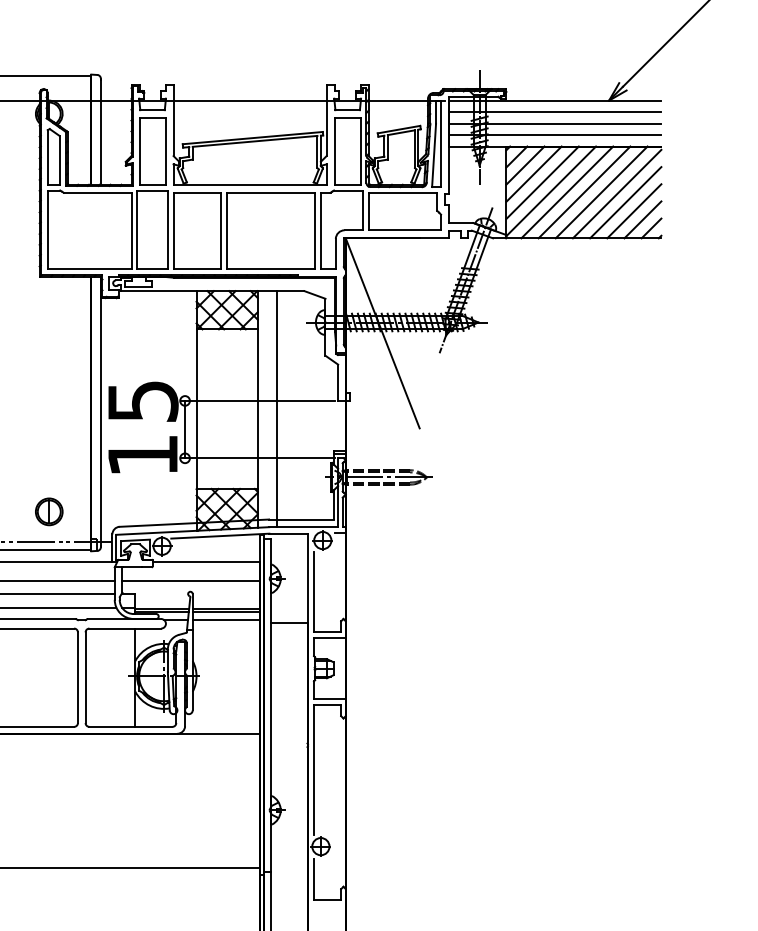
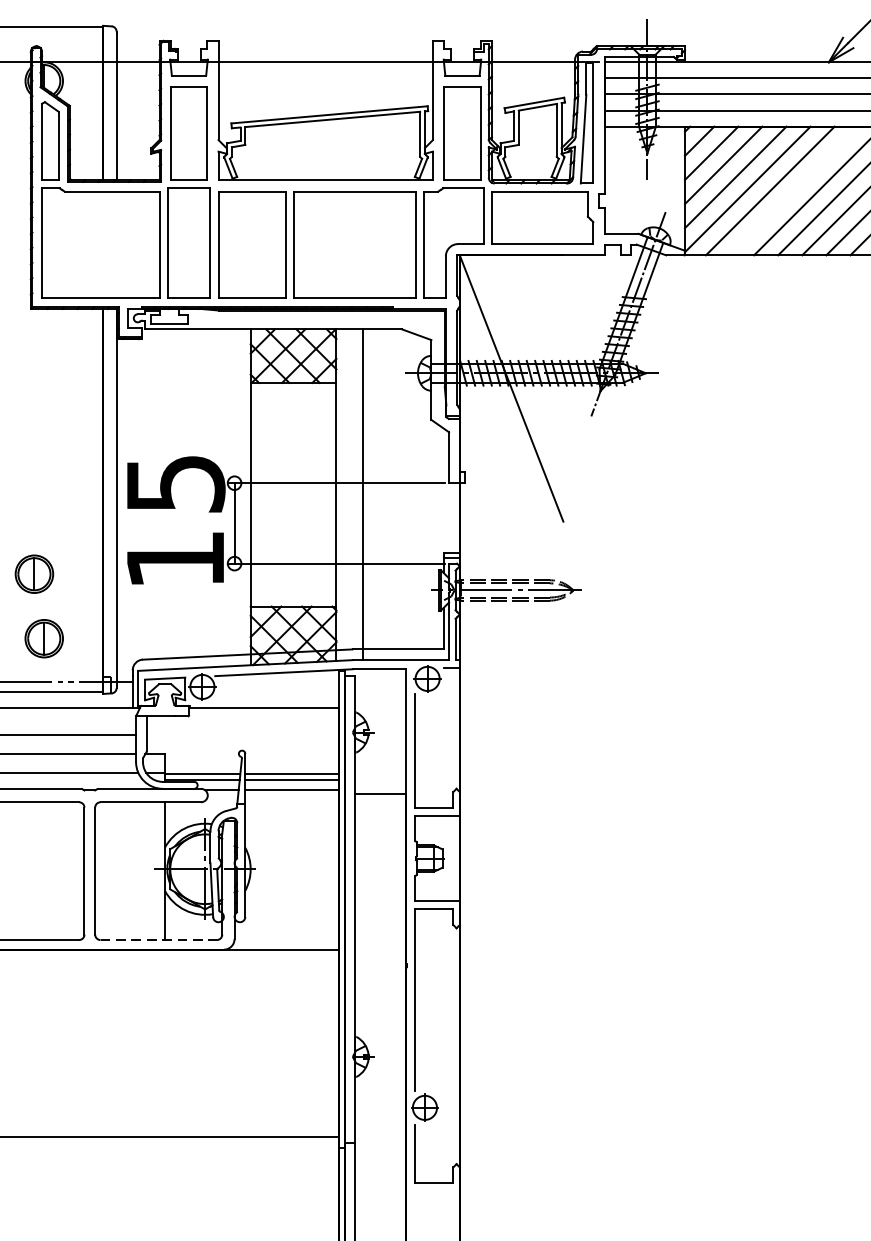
line: (584, 192) -> (794, 191), removed
part: (42, 465) -> (34, 573), added
line: (190, 580) -> (242, 734), removed
line: (130, 726) -> (158, 939), solid -> dashed

